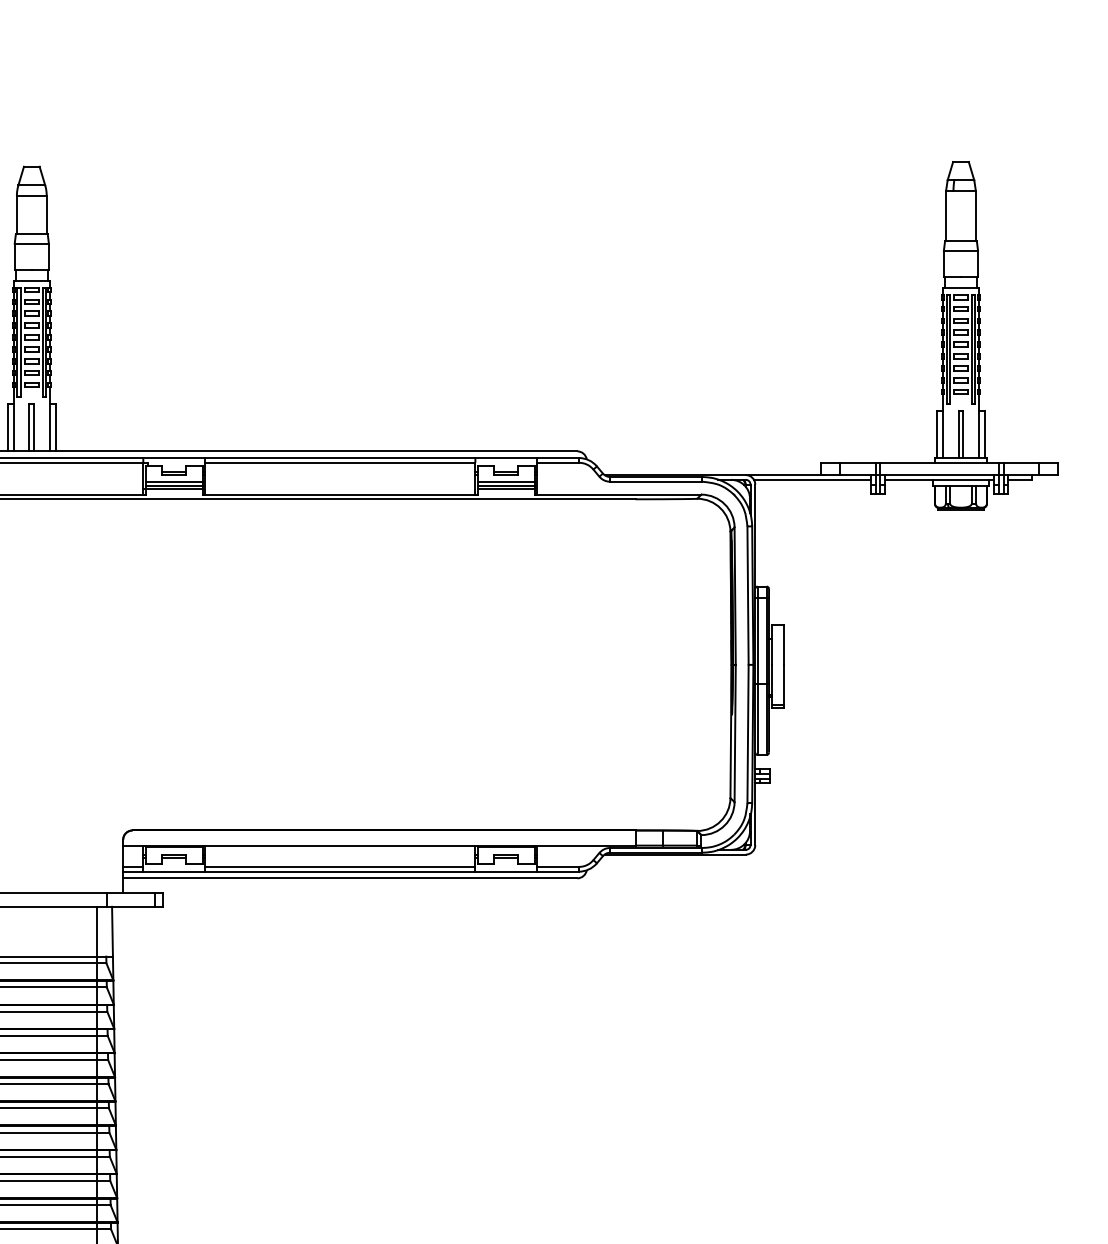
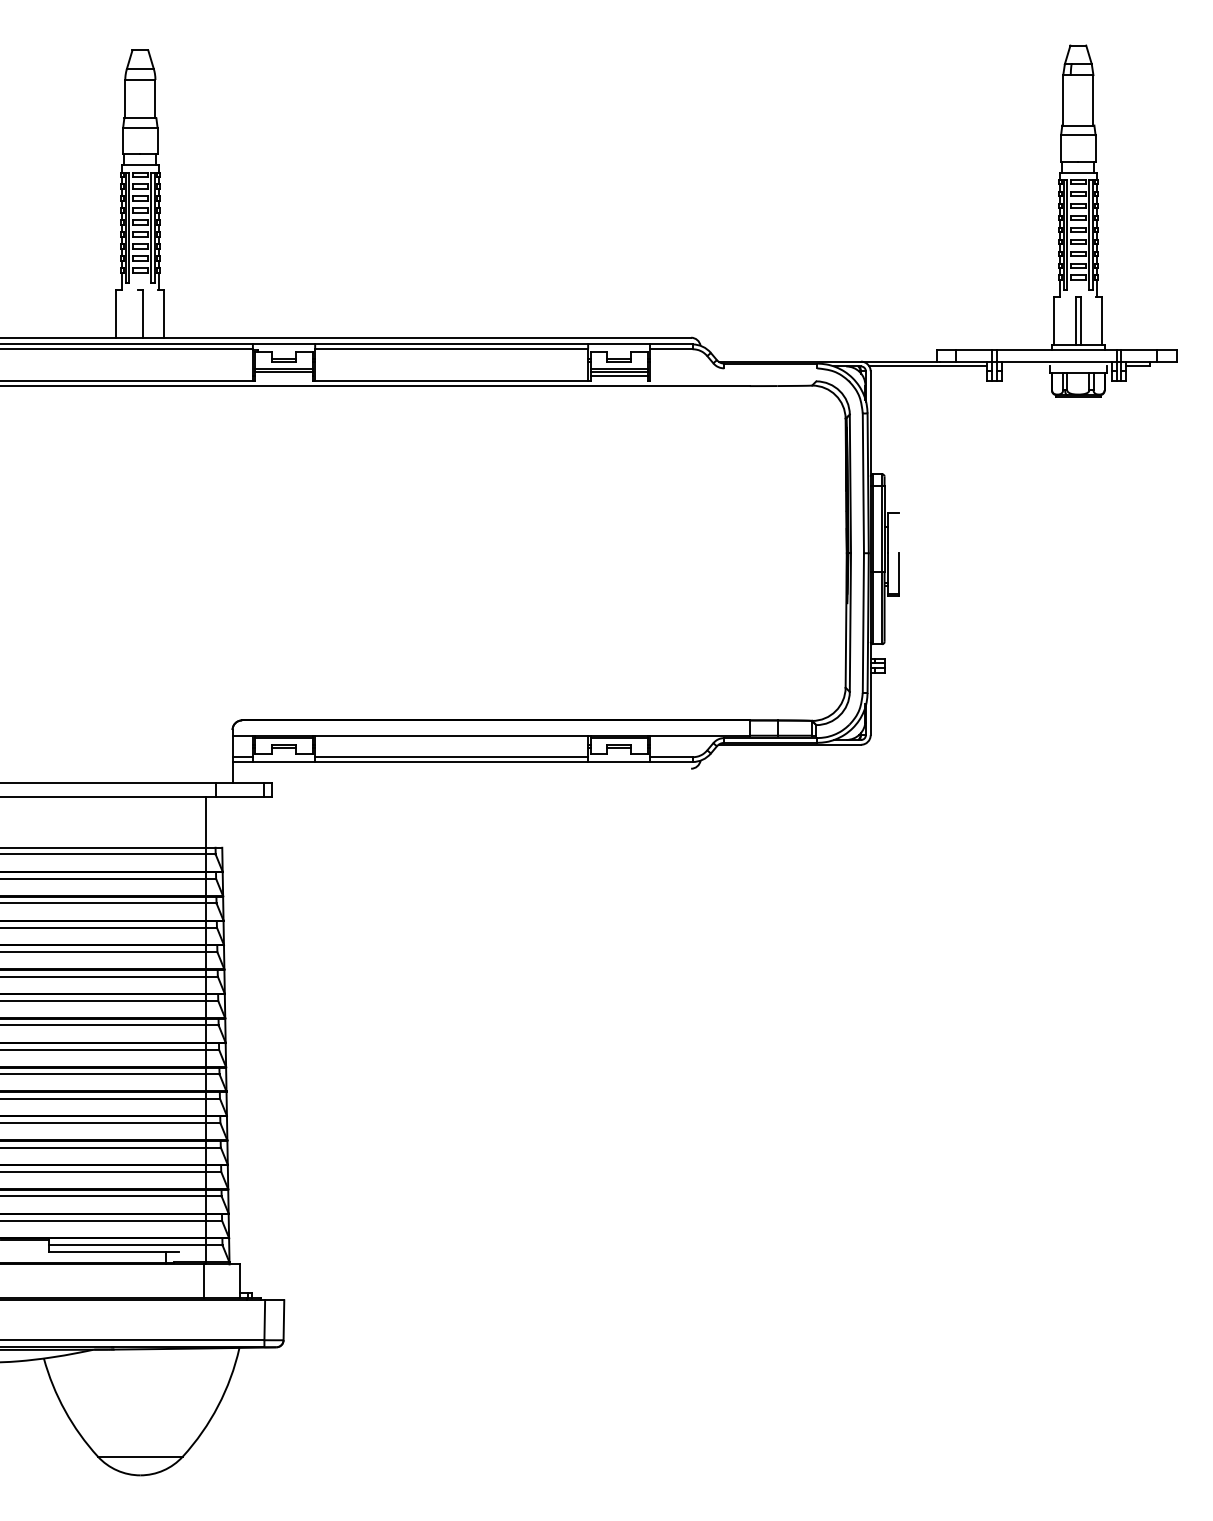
line: (14, 427) -> (122, 313), removed
line: (28, 427) -> (137, 313), removed
line: (49, 427) -> (158, 313), removed
line: (943, 434) -> (1060, 320), removed
line: (978, 434) -> (1096, 320), removed
line: (939, 479) -> (1056, 366), removed
line: (656, 481) -> (770, 368), removed
line: (173, 489) -> (283, 376), removed
line: (619, 494) -> (733, 381), removed
line: (783, 644) -> (899, 532), removed
line: (349, 878) -> (461, 768), removed
line: (112, 931) -> (221, 822), removed

